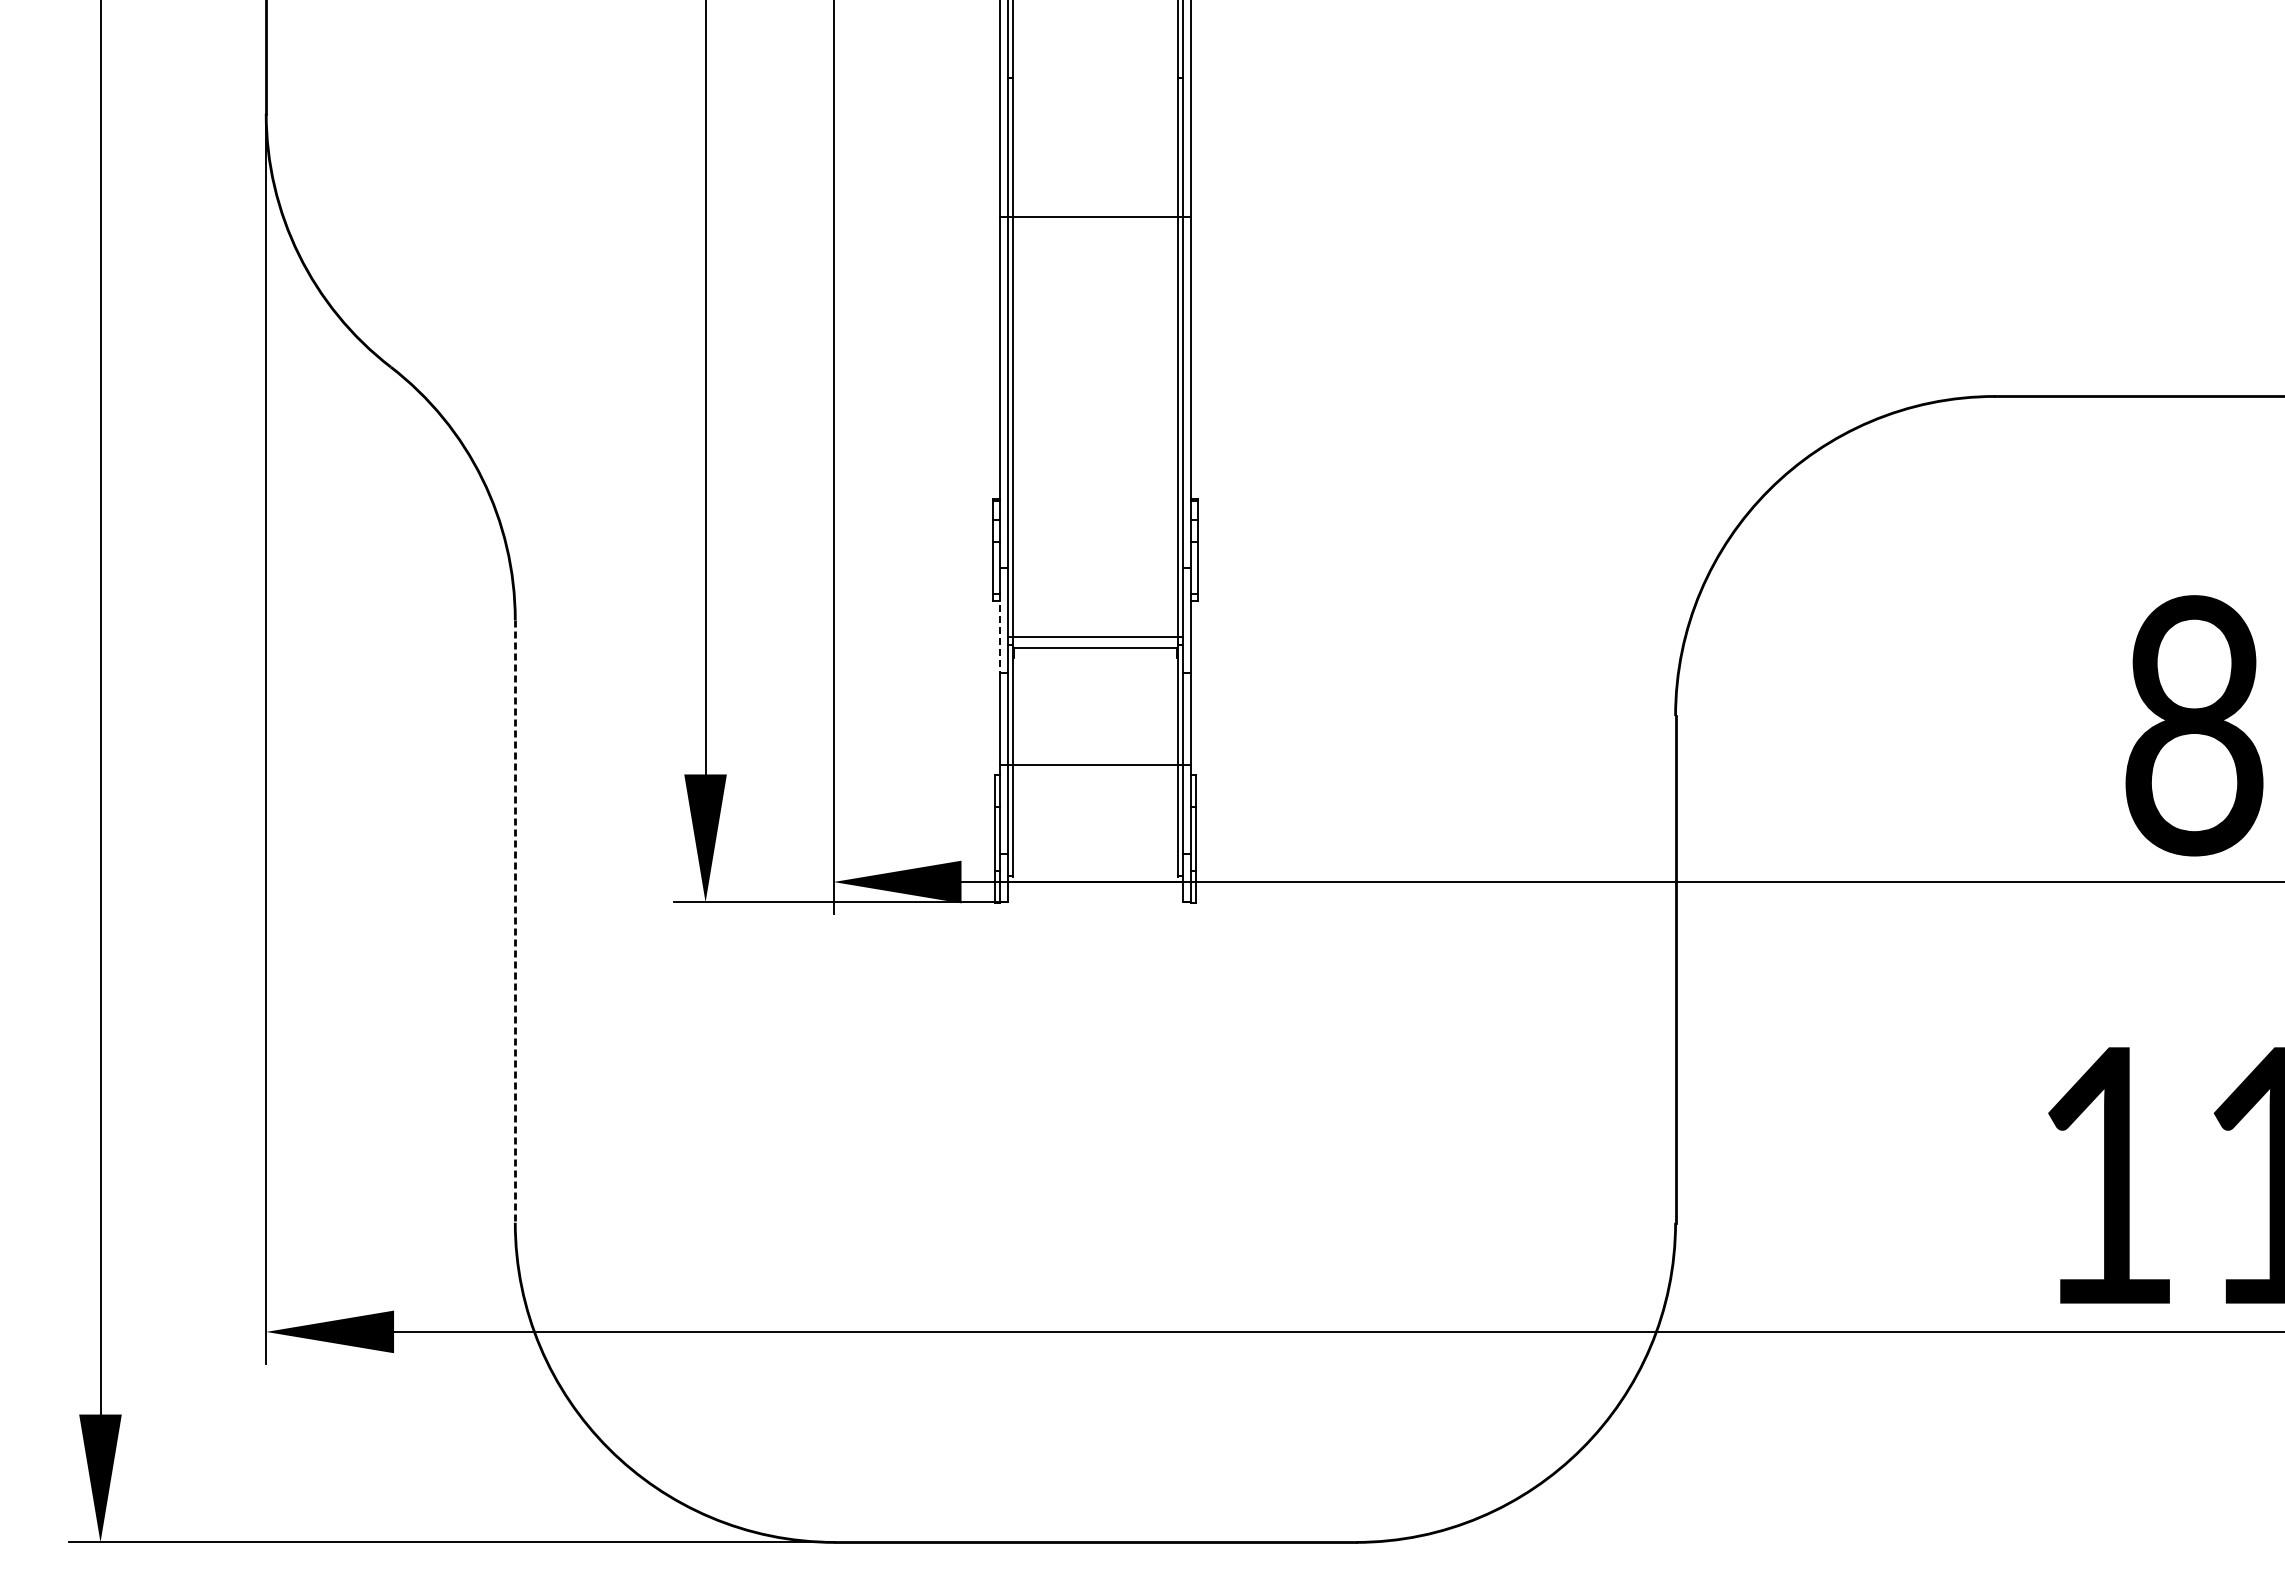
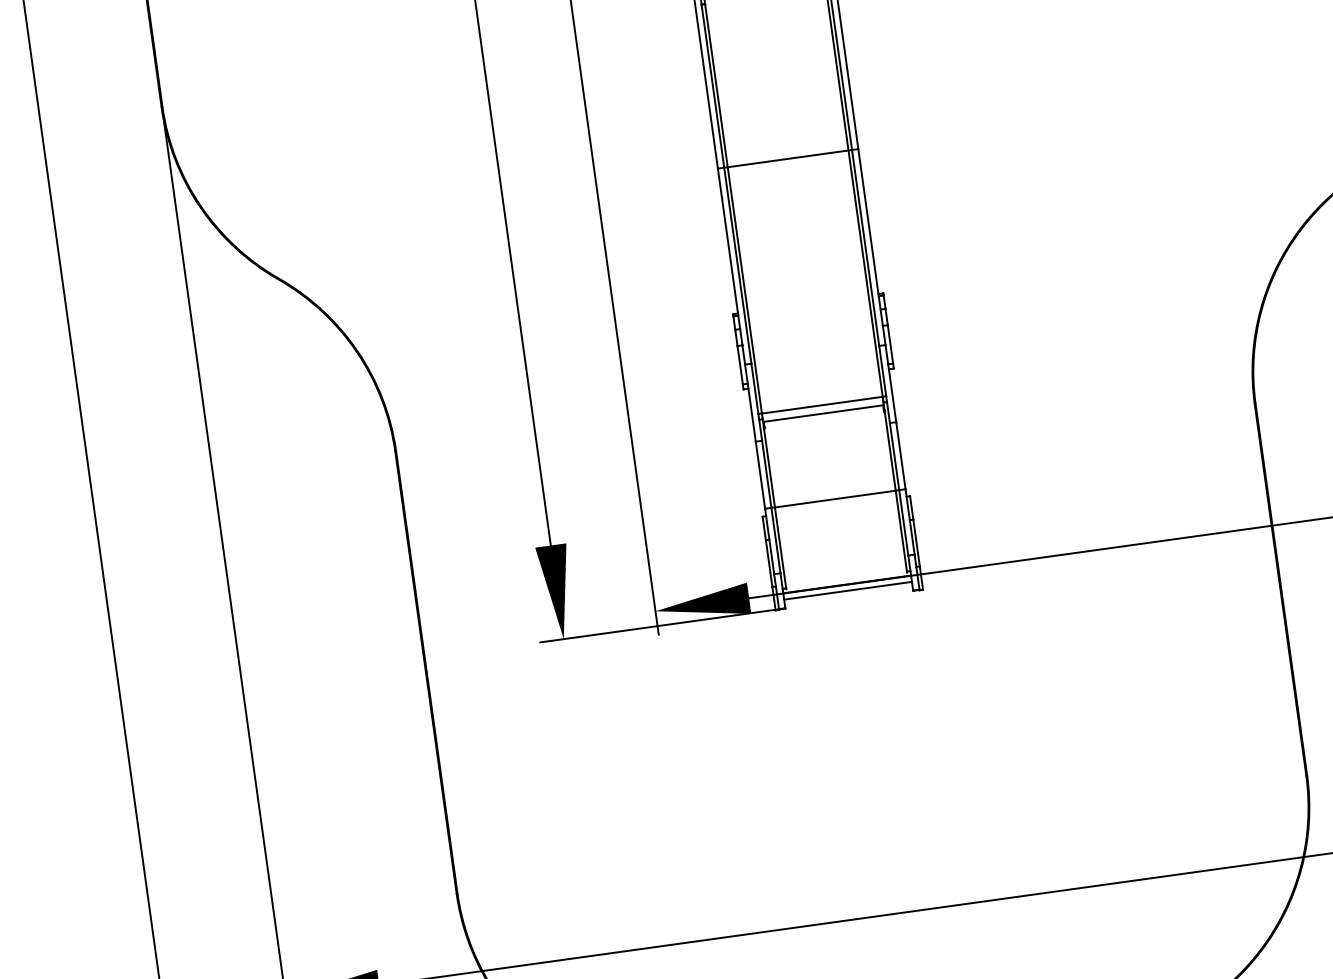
line: (1095, 216) -> (788, 158), moved
line: (999, 633) -> (751, 412), dashed -> solid
line: (1095, 890) -> (848, 590), added
line: (515, 921) -> (426, 672), dashed -> solid

